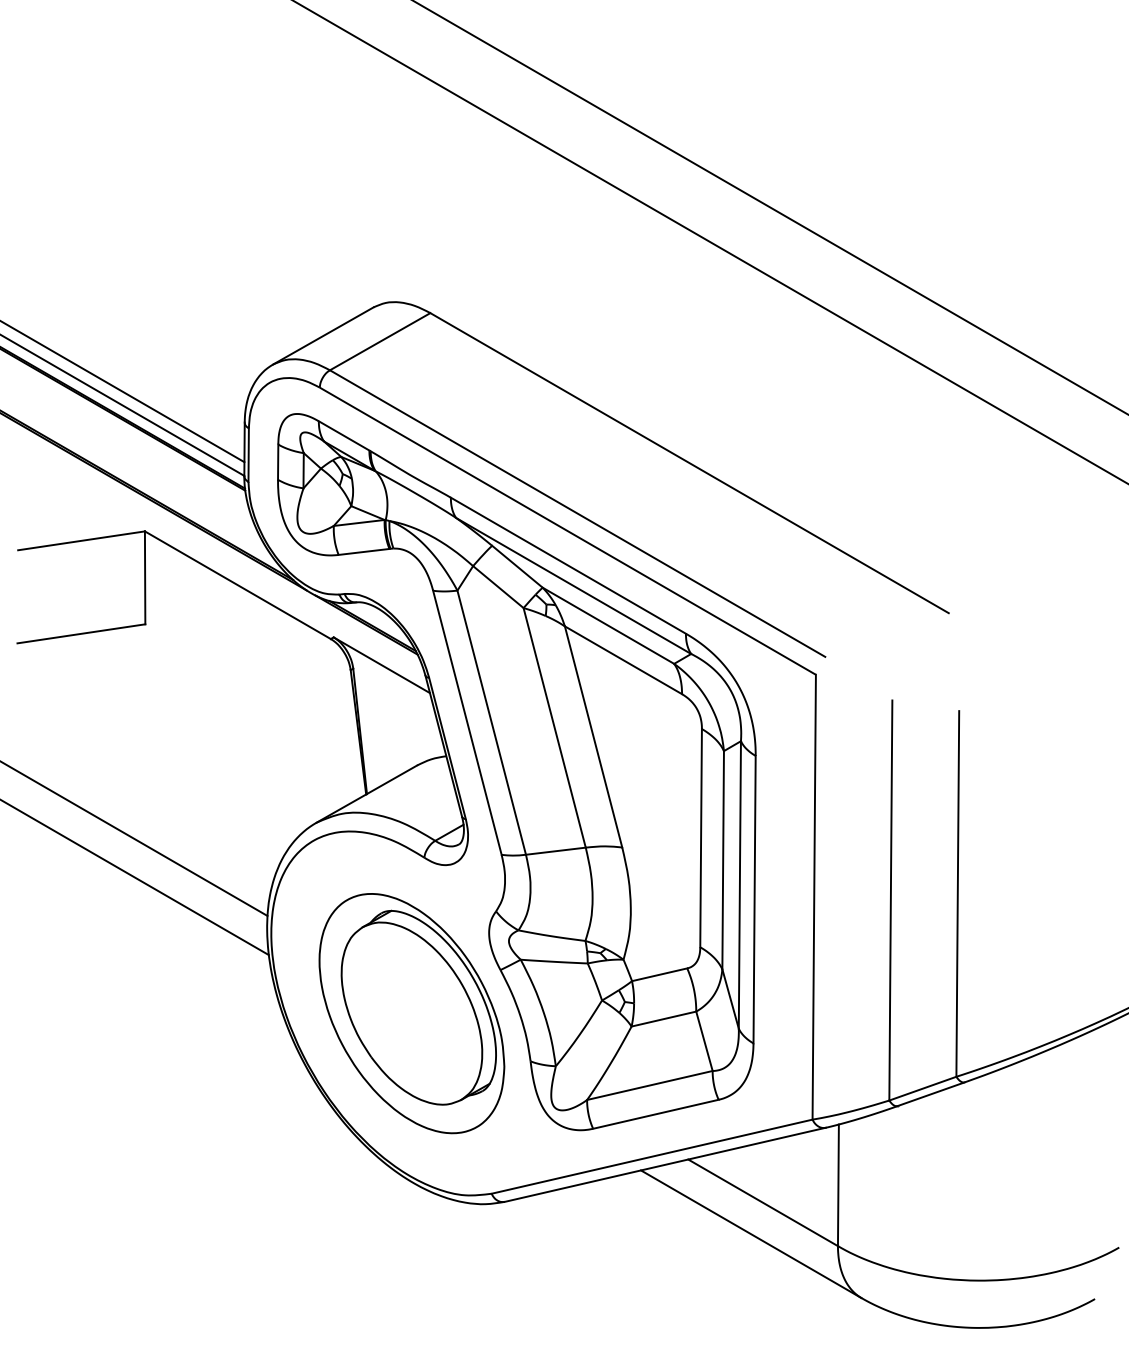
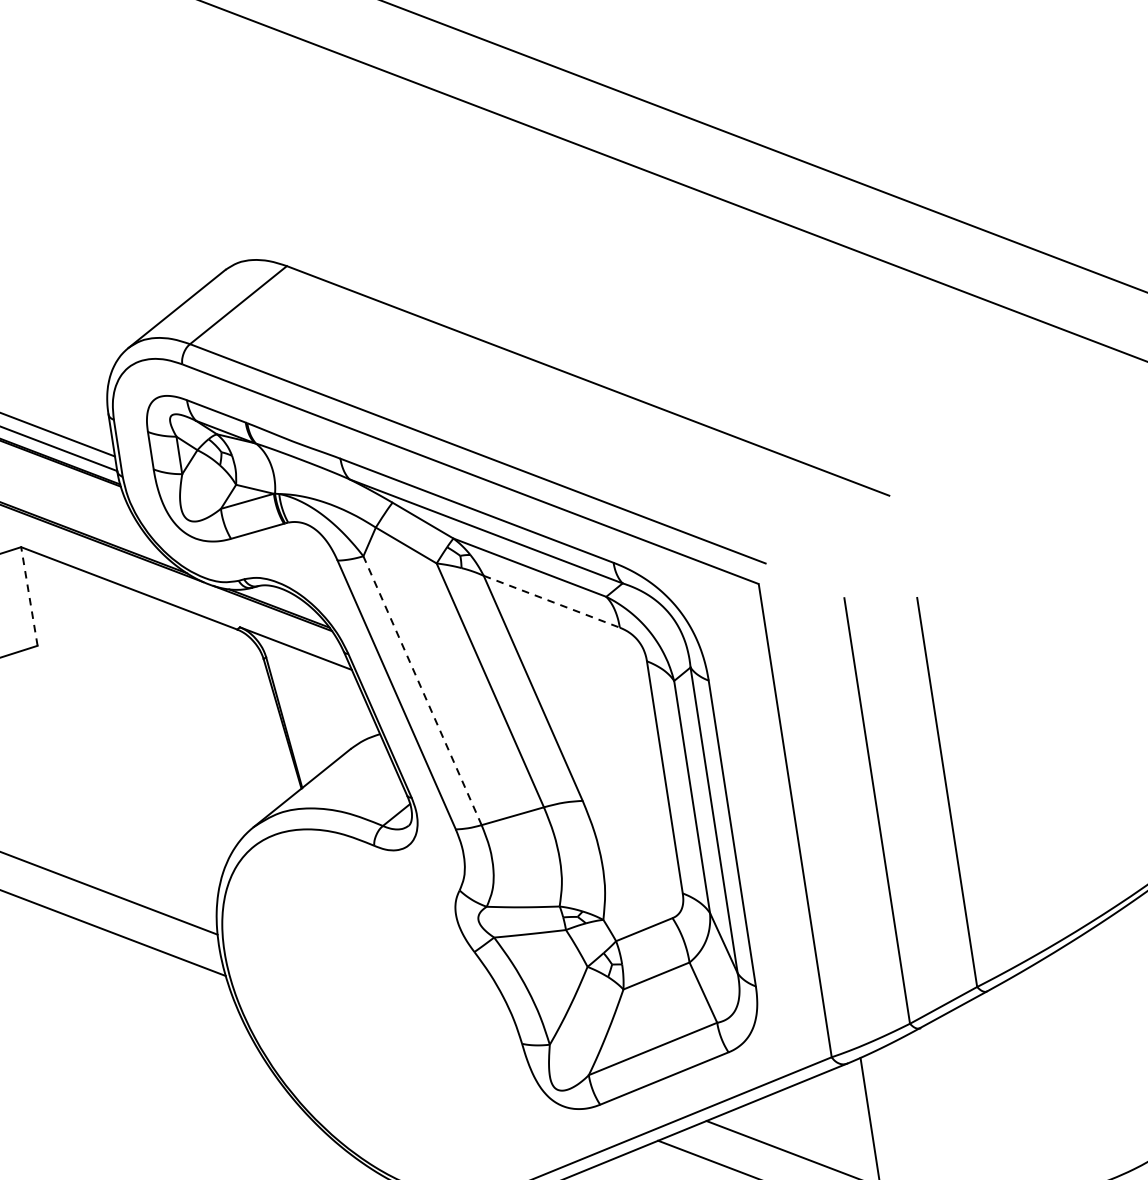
line: (145, 577) -> (29, 596), solid -> dashed
line: (623, 660) -> (551, 601), solid -> dashed
line: (491, 722) -> (422, 690), solid -> dashed
part: (411, 1013) -> (387, 1013), removed

